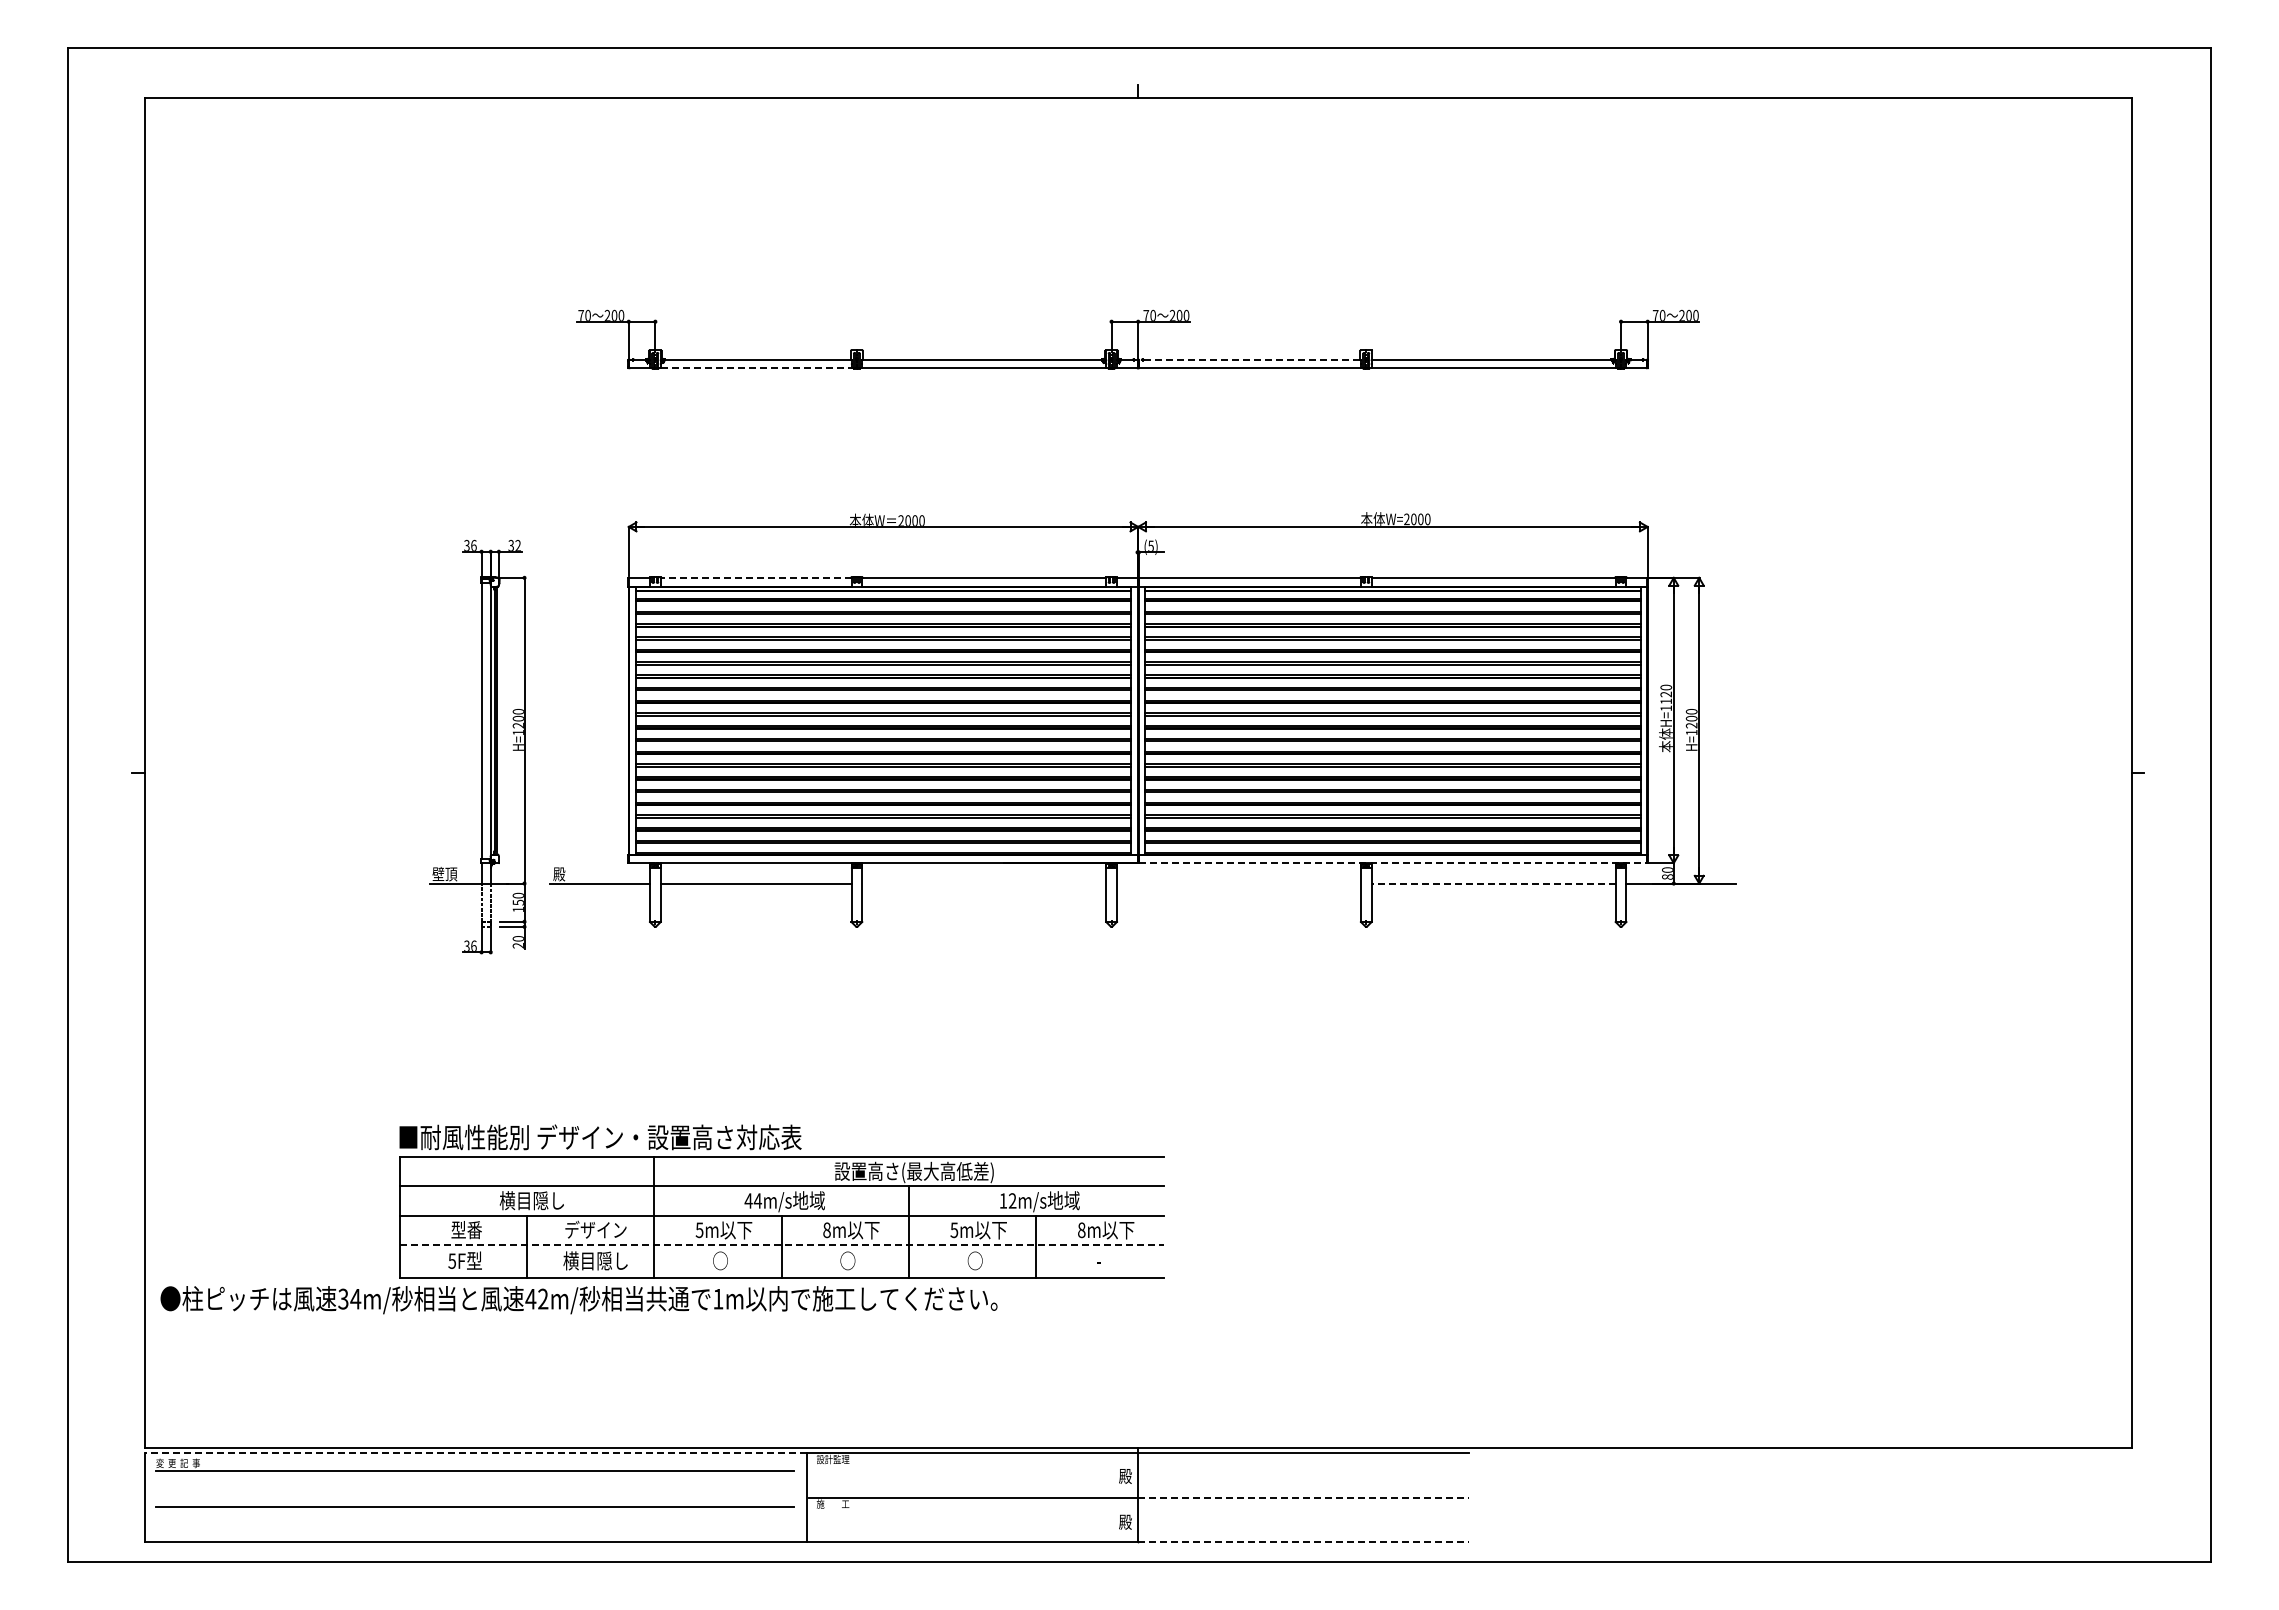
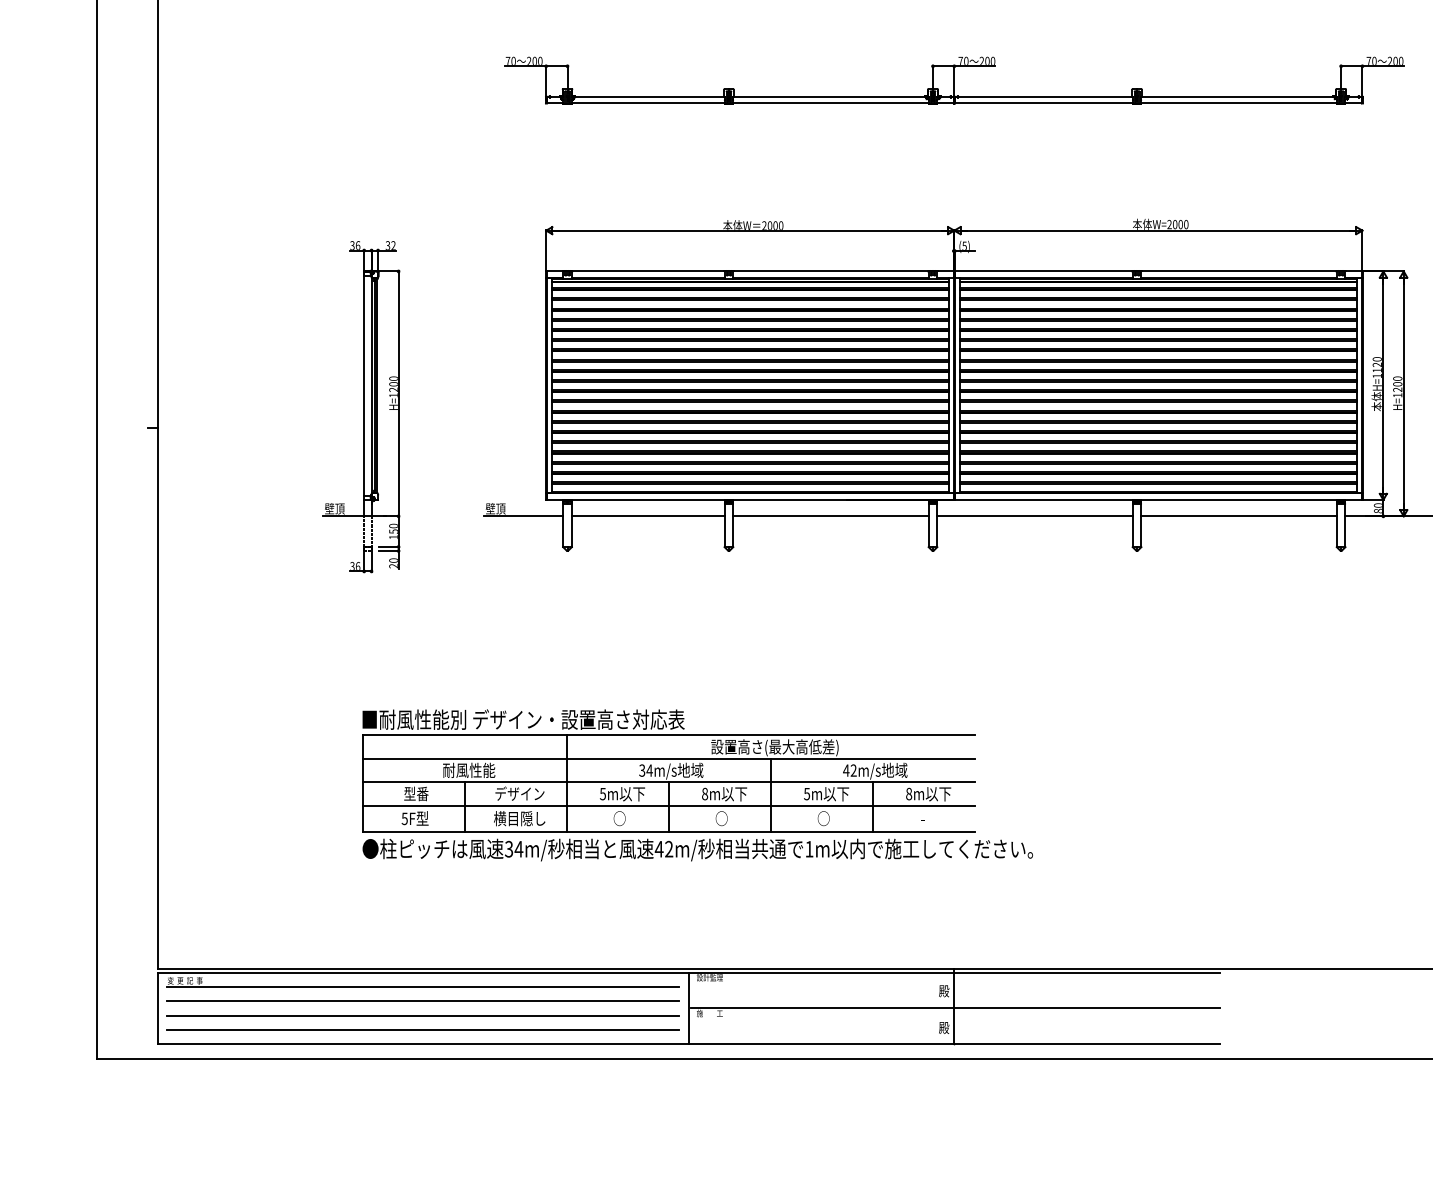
line: (1249, 359) -> (1043, 96), dashed -> solid
line: (756, 368) -> (648, 103), dashed -> solid
line: (755, 577) -> (647, 271), dashed -> solid
part: (477, 746) -> (360, 406), moved
line: (1393, 863) -> (1158, 500), dashed -> solid
text: (565, 874) -> (495, 509), 殿 -> 壁頂
line: (984, 883) -> (831, 516), added
line: (1238, 883) -> (1034, 516), added
line: (1493, 883) -> (1238, 516), dashed -> solid
text: (532, 1200) -> (469, 770), 横目隠し -> 耐風性能
text: (748, 1200) -> (642, 770), 44m/s -> 34m/s
text: (1003, 1200) -> (846, 770), 12m/s -> 42m/s
line: (782, 1244) -> (669, 805), dashed -> solid
text: (578, 1300) -> (697, 850), moved
line: (475, 1453) -> (423, 972), dashed -> solid
line: (474, 1488) -> (422, 1000), added
line: (1303, 1497) -> (1086, 1008), dashed -> solid
line: (474, 1524) -> (422, 1029), added
line: (1303, 1542) -> (1086, 1044), dashed -> solid

